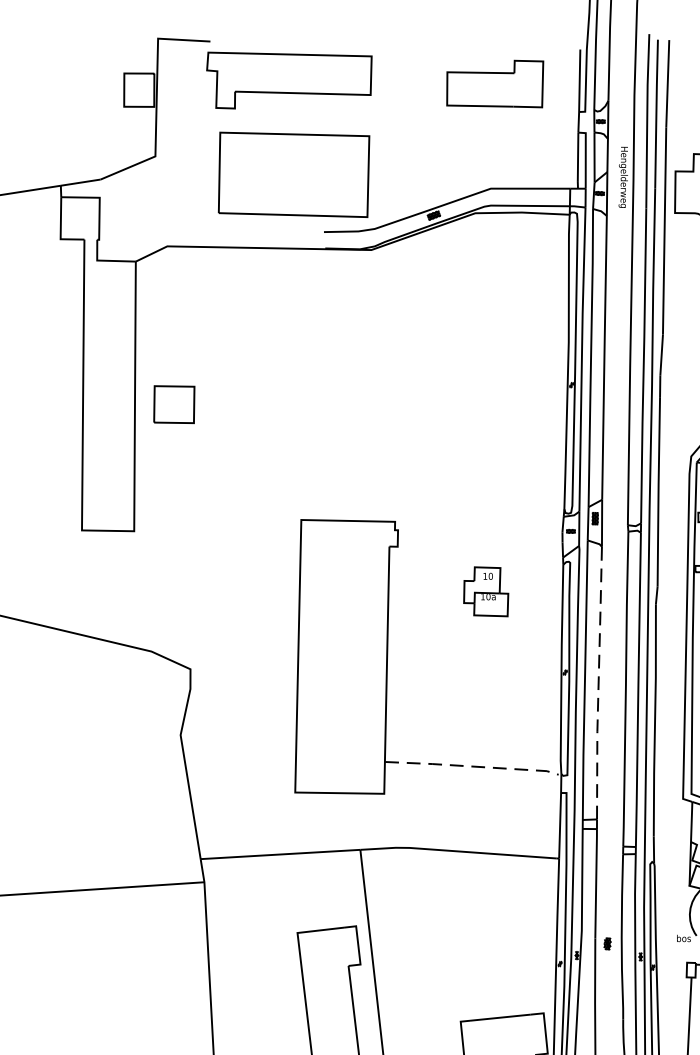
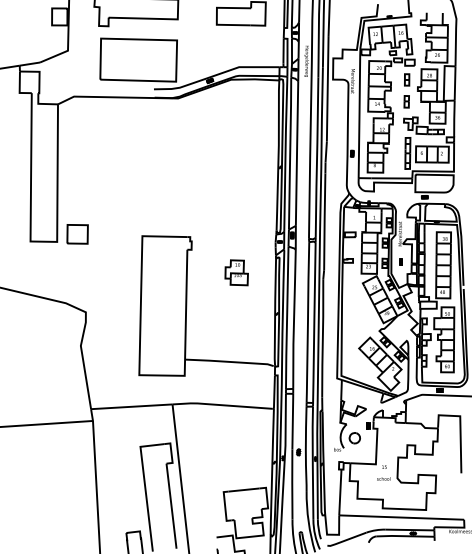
part: (174, 404) -> (77, 234), moved
line: (599, 683) -> (294, 319), dashed -> solid
line: (474, 765) -> (230, 361), dashed -> solid

